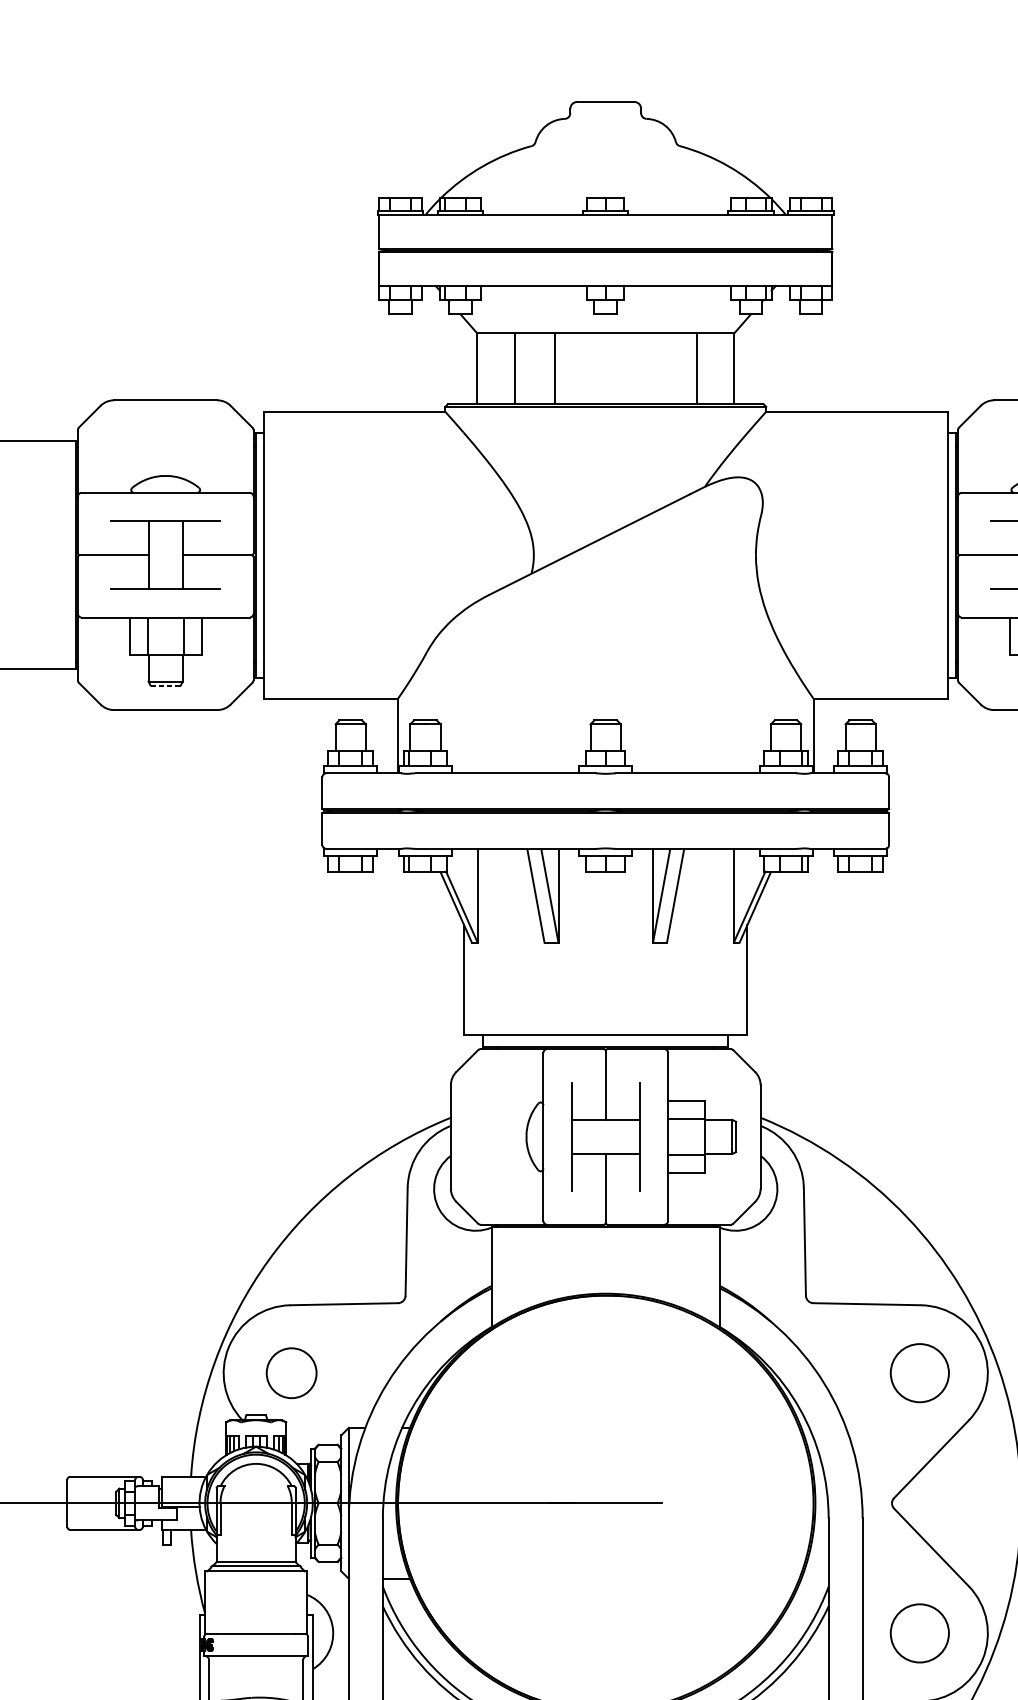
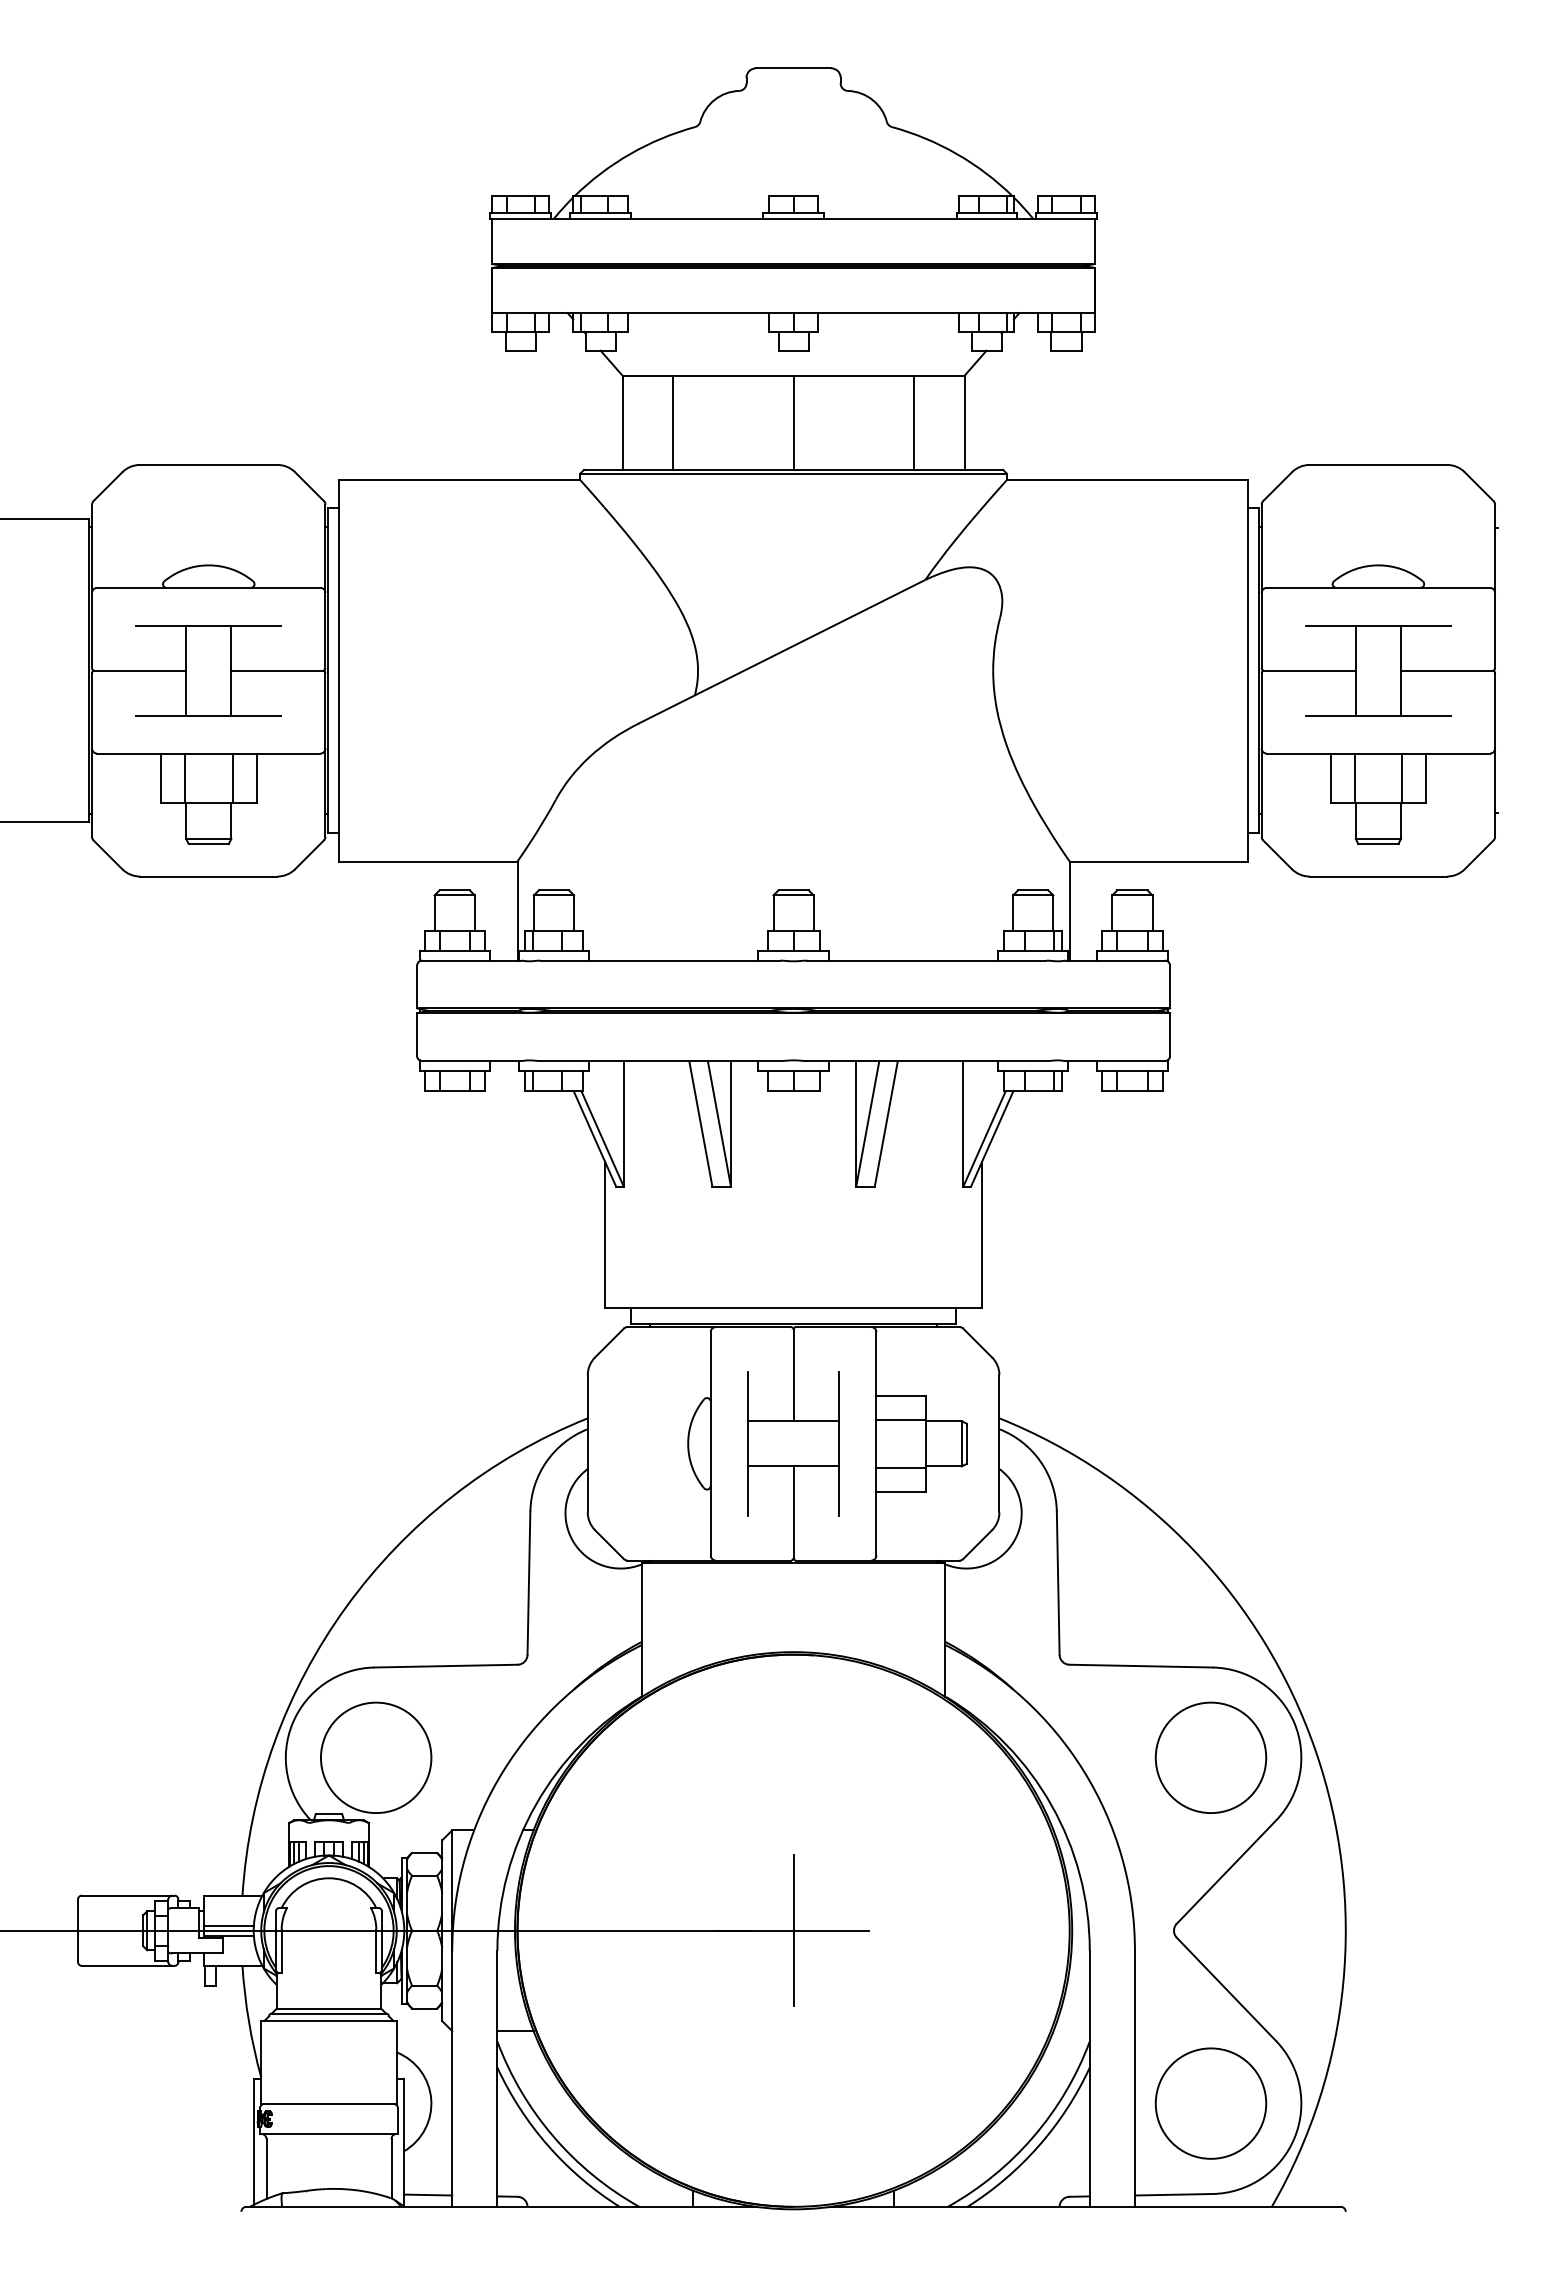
line: (554, 368) -> (793, 422), moved
line: (166, 685) -> (209, 843), dashed -> solid
circle: (291, 1372) -> (375, 1757), size x1.67
circle: (919, 1372) -> (1210, 1757), size x1.43
line: (180, 1499) -> (228, 1925), added
line: (605, 1503) -> (793, 1930), added
circle: (919, 1633) -> (1210, 2103), size x1.43

